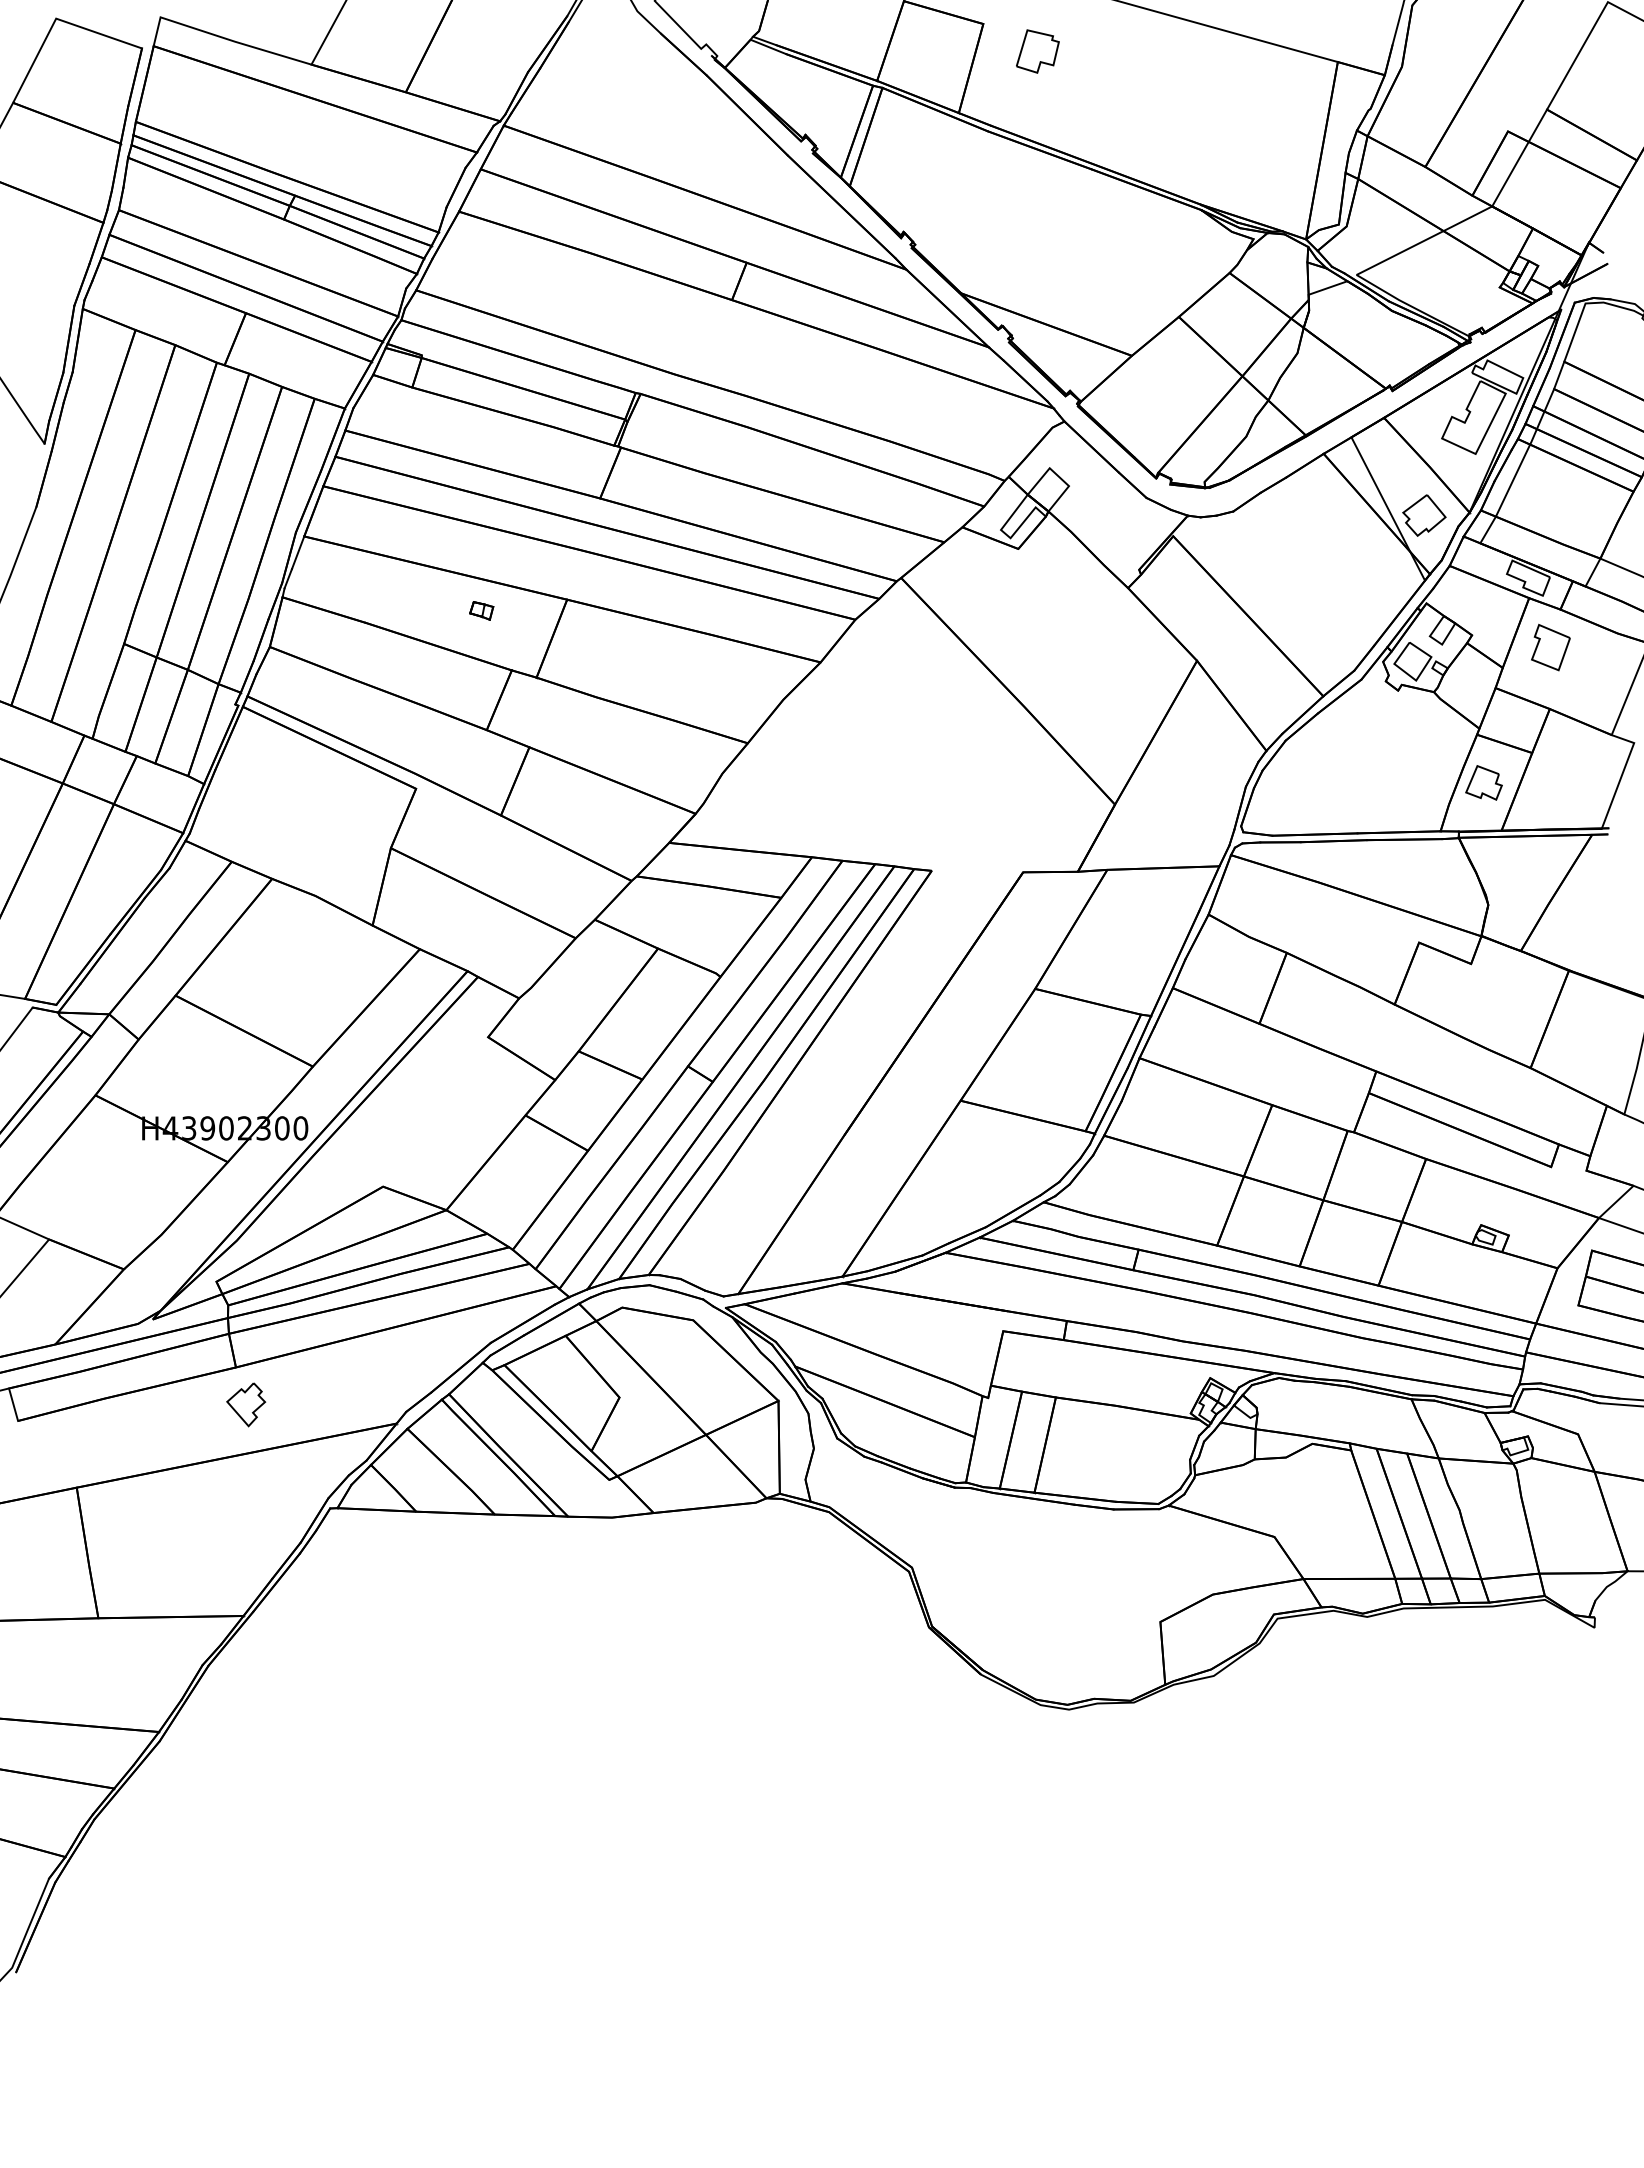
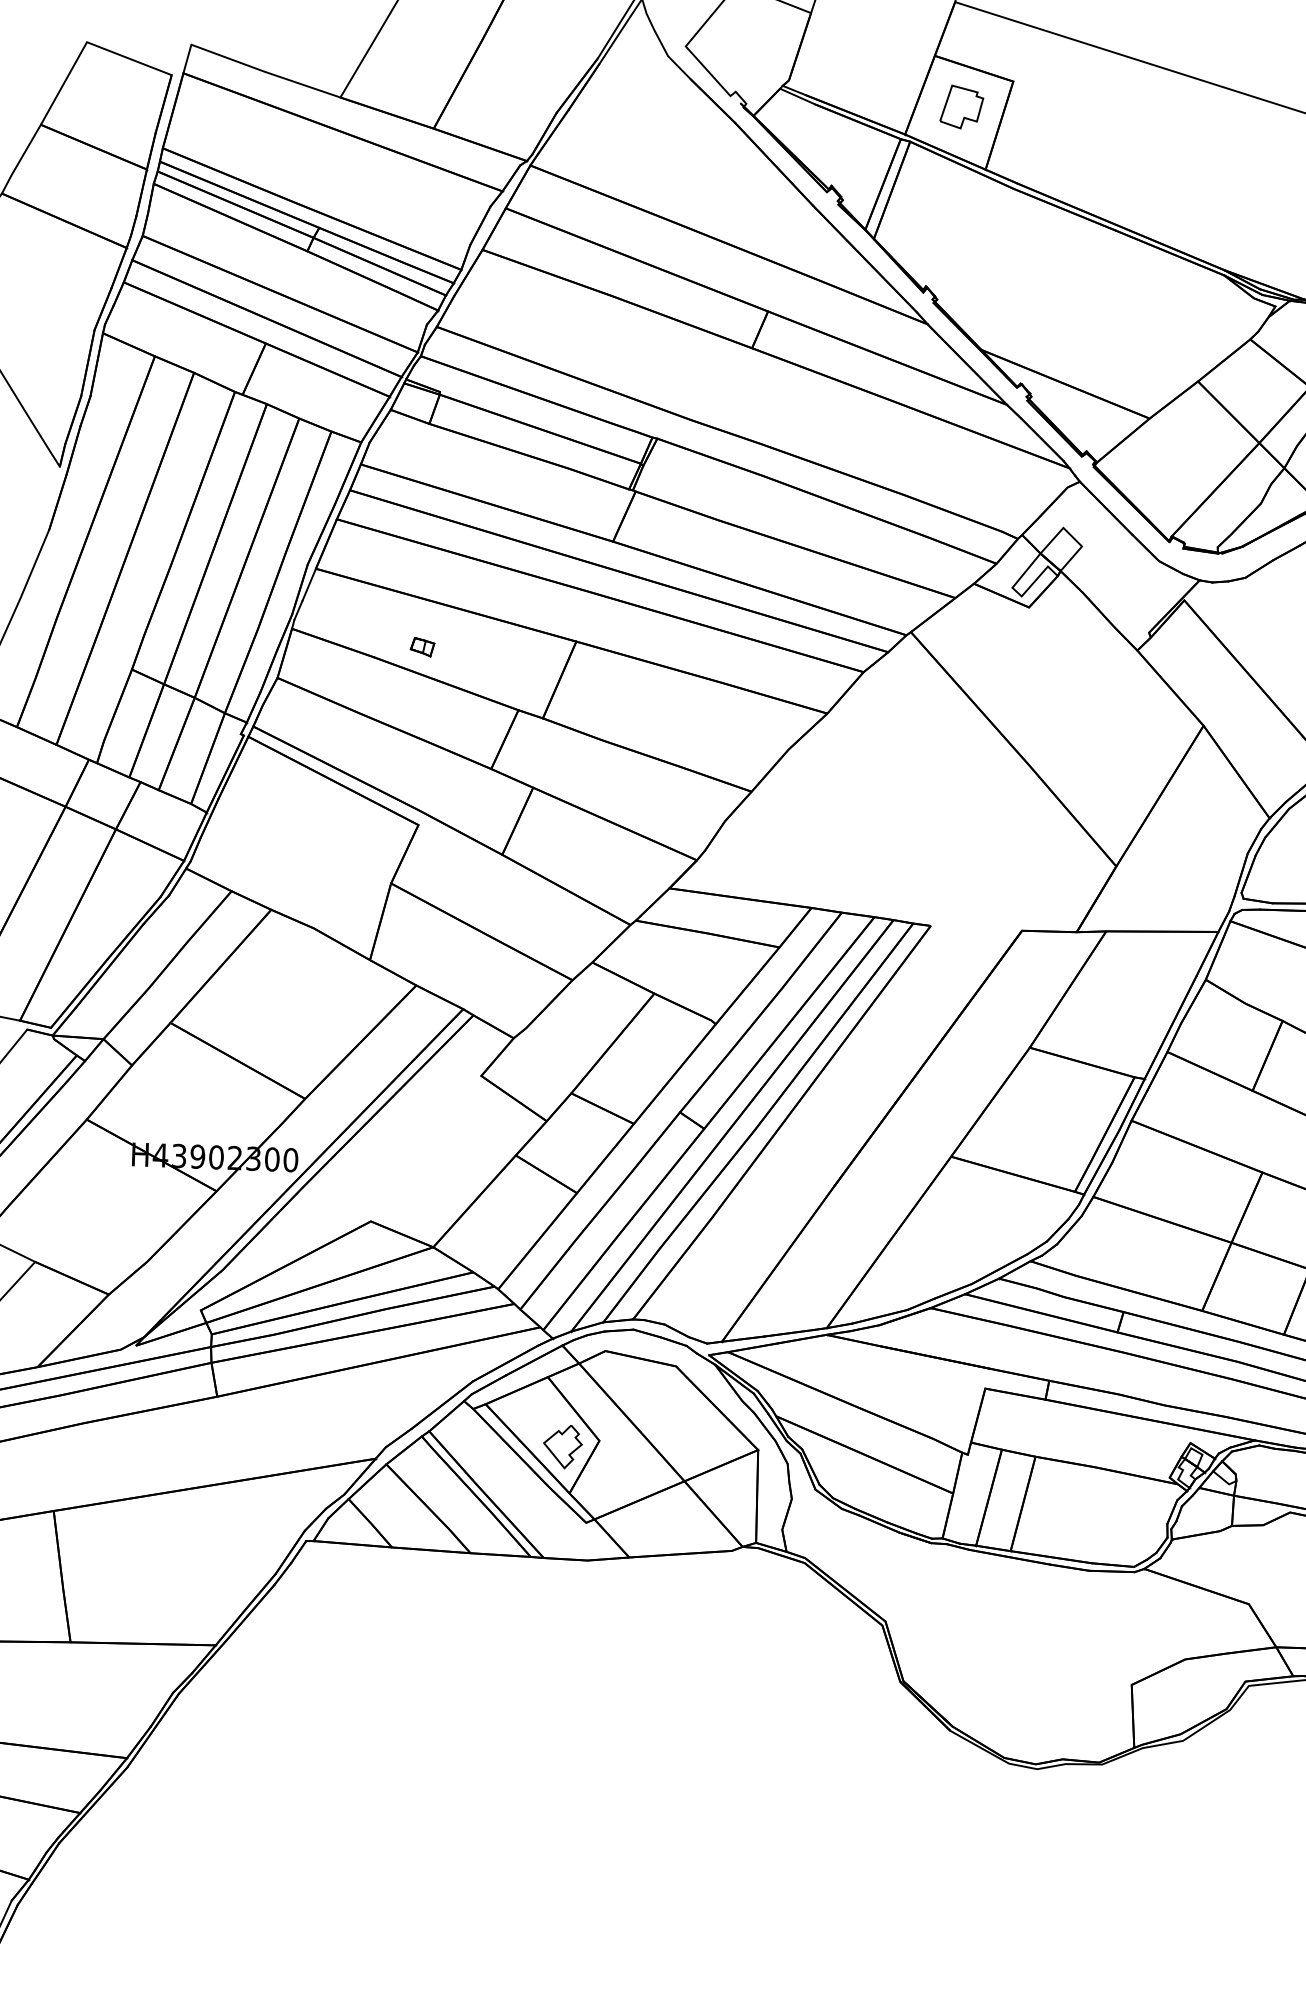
part: (1037, 51) -> (961, 107), moved
part: (481, 610) -> (422, 646), moved
part: (246, 1404) -> (563, 1446), moved

